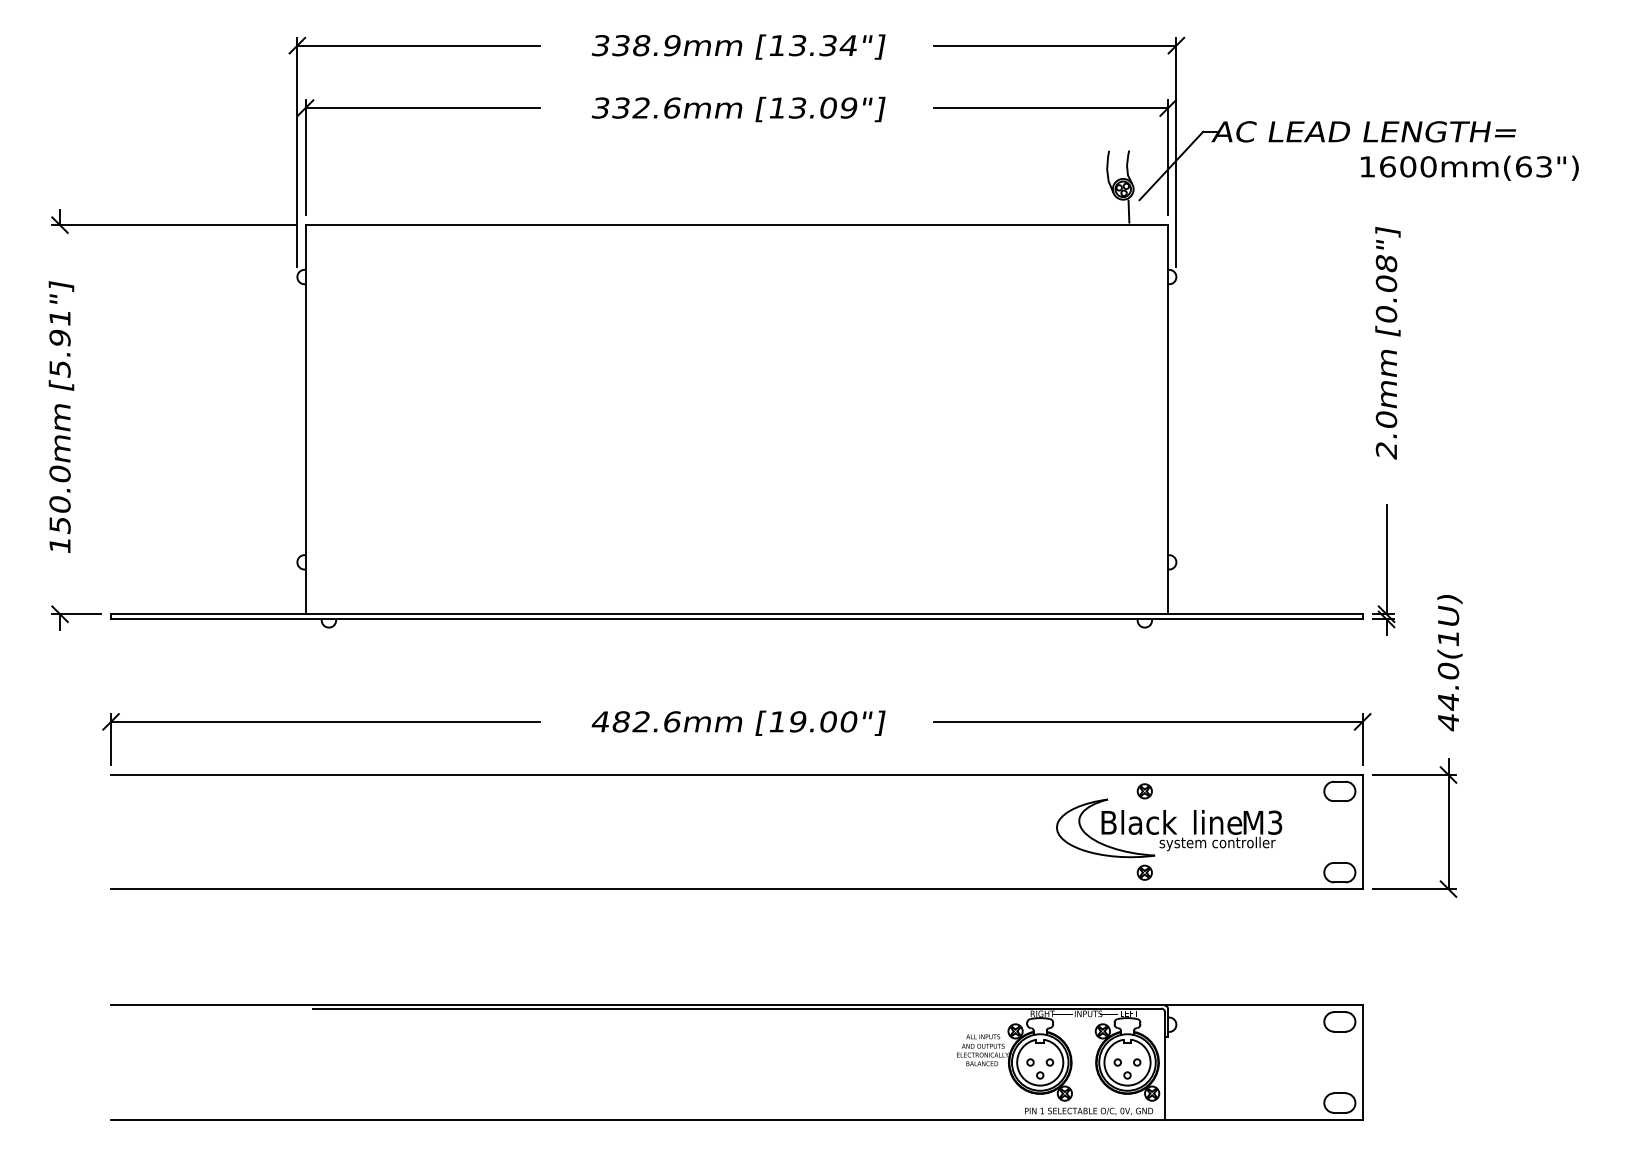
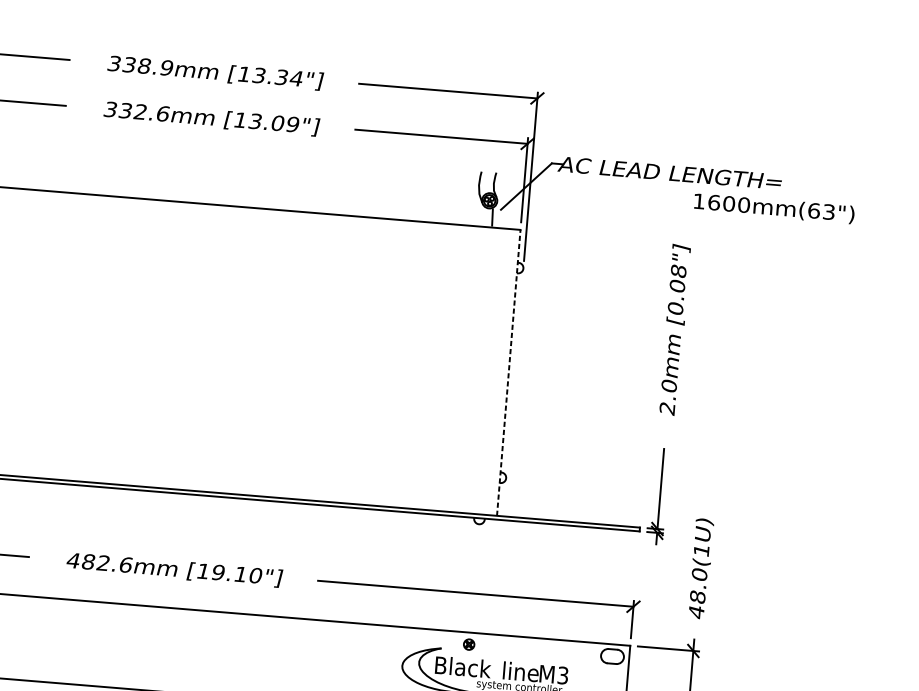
text: (1469, 167) -> (774, 208), moved
line: (1168, 419) -> (509, 372), solid -> dashed
text: (1448, 702) -> (697, 597), 44.0(1U) -> 48.0(1U)
text: (828, 721) -> (240, 574), [19.00"] -> [19.10"]

